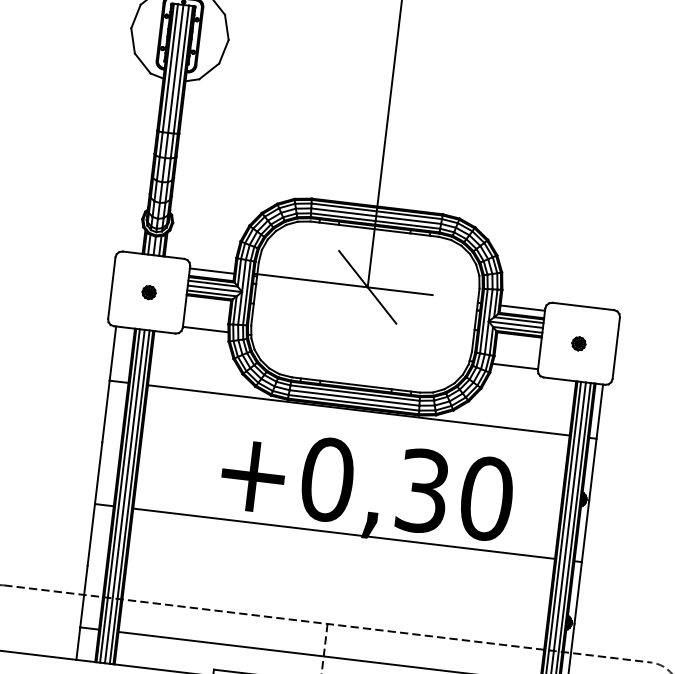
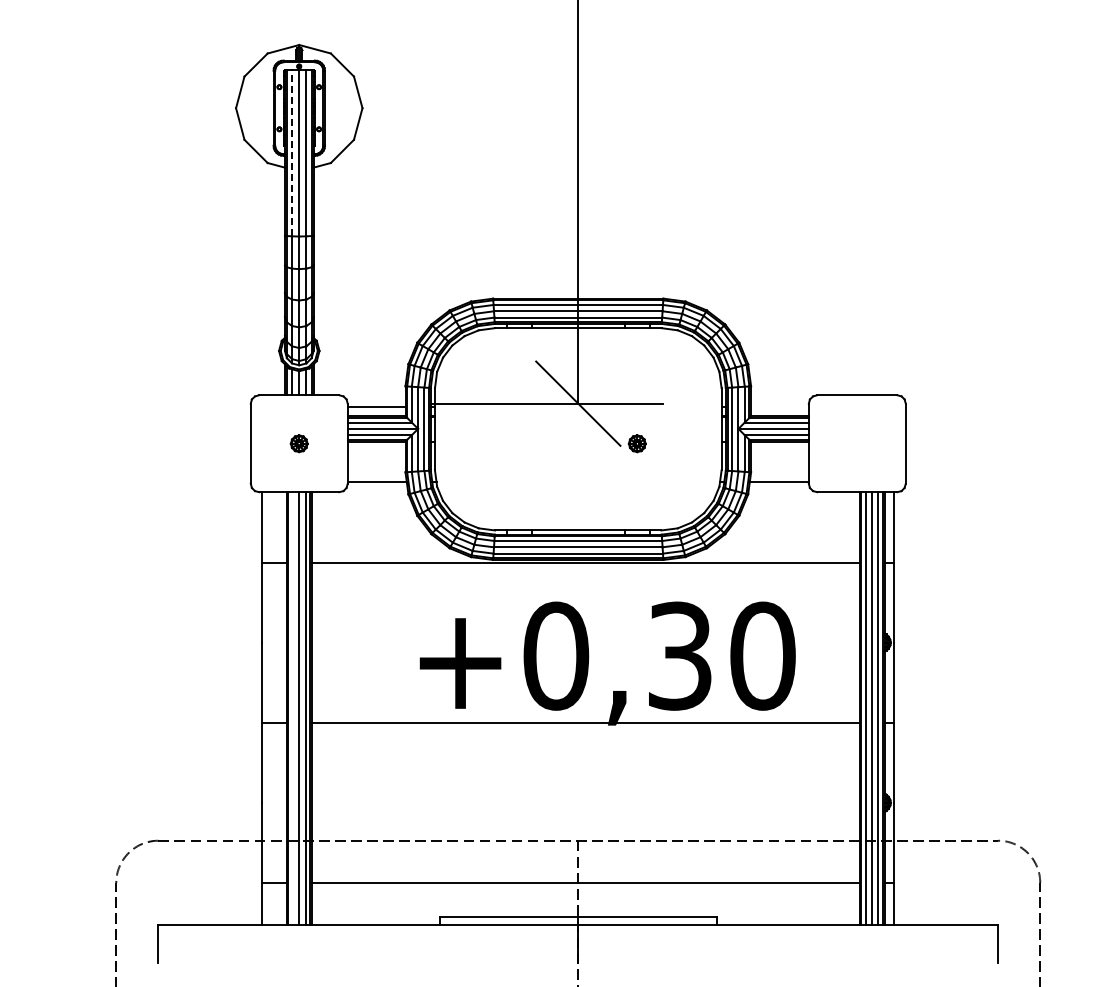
line: (170, 67) -> (292, 152), solid -> dashed
line: (522, 307) -> (779, 406), removed
part: (578, 343) -> (636, 443), moved
line: (119, 495) -> (292, 708), removed

